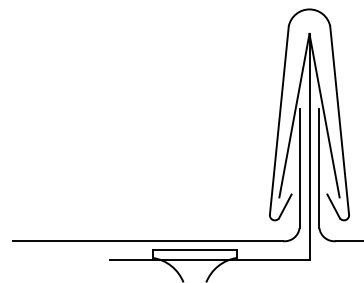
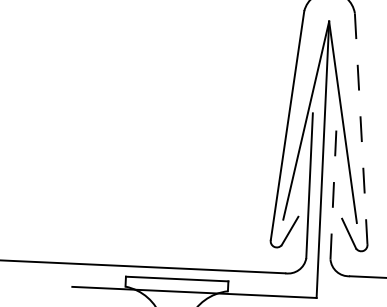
line: (339, 120) -> (361, 129), solid -> dashed
line: (319, 168) -> (333, 186), solid -> dashed

